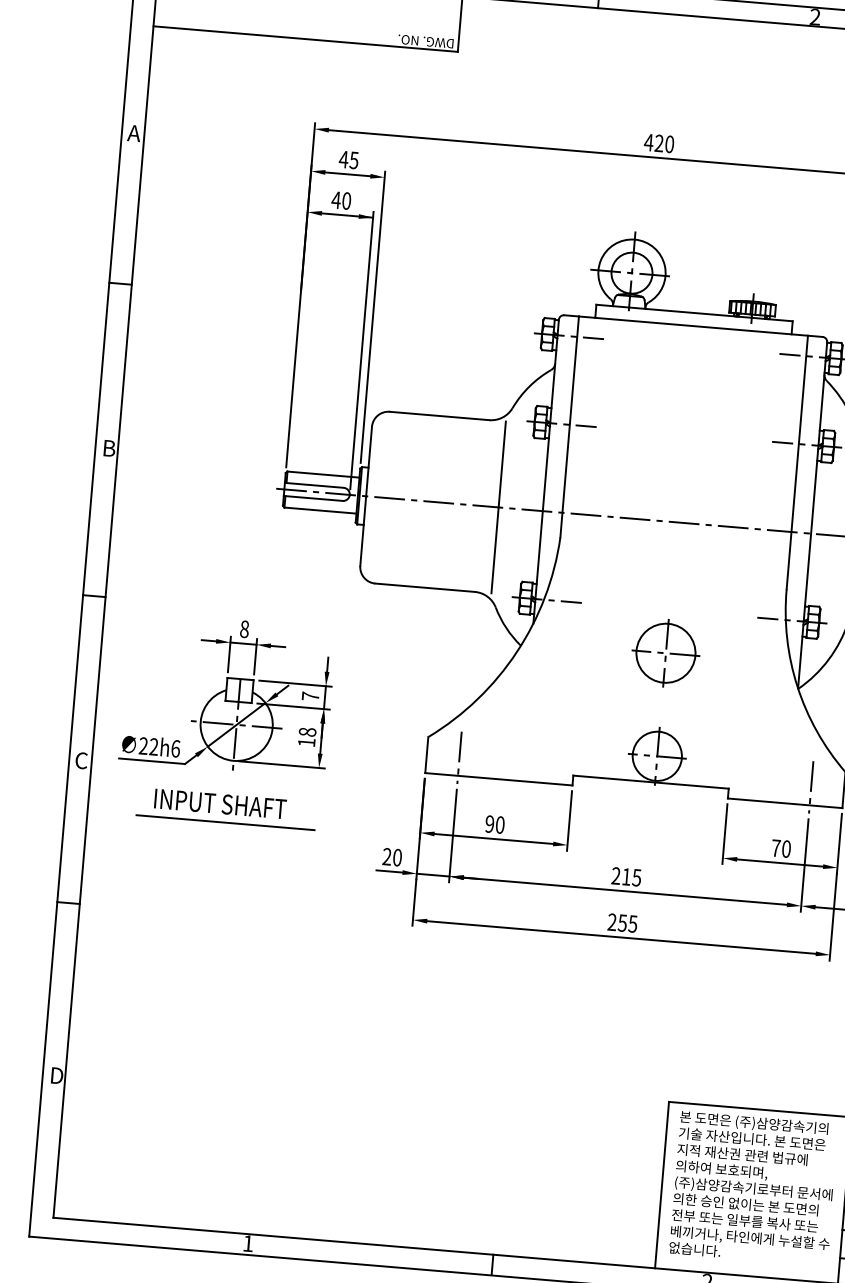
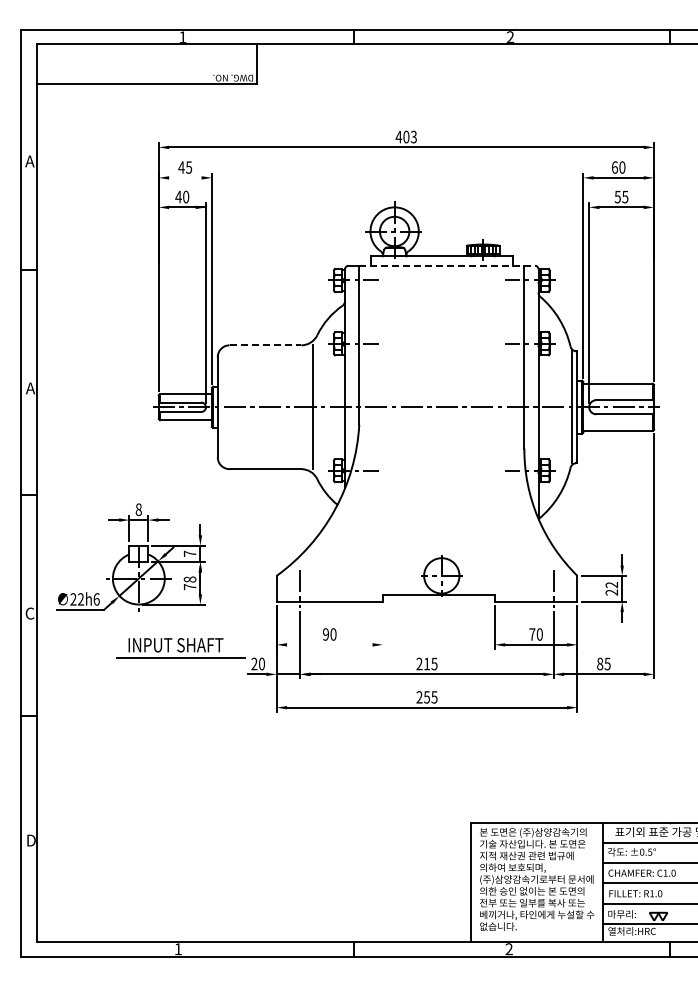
text: (663, 143) -> (409, 136), 420 -> 403
line: (350, 174) -> (187, 177), removed
line: (701, 326) -> (447, 265), solid -> dashed
line: (439, 416) -> (265, 345), solid -> dashed
text: (108, 448) -> (30, 388), B -> A
part: (665, 653) -> (441, 501), removed
text: (305, 743) -> (189, 587), 18 -> 78
part: (226, 809) -> (180, 648), moved
line: (569, 819) -> (382, 626), removed
line: (493, 838) -> (329, 644), removed

